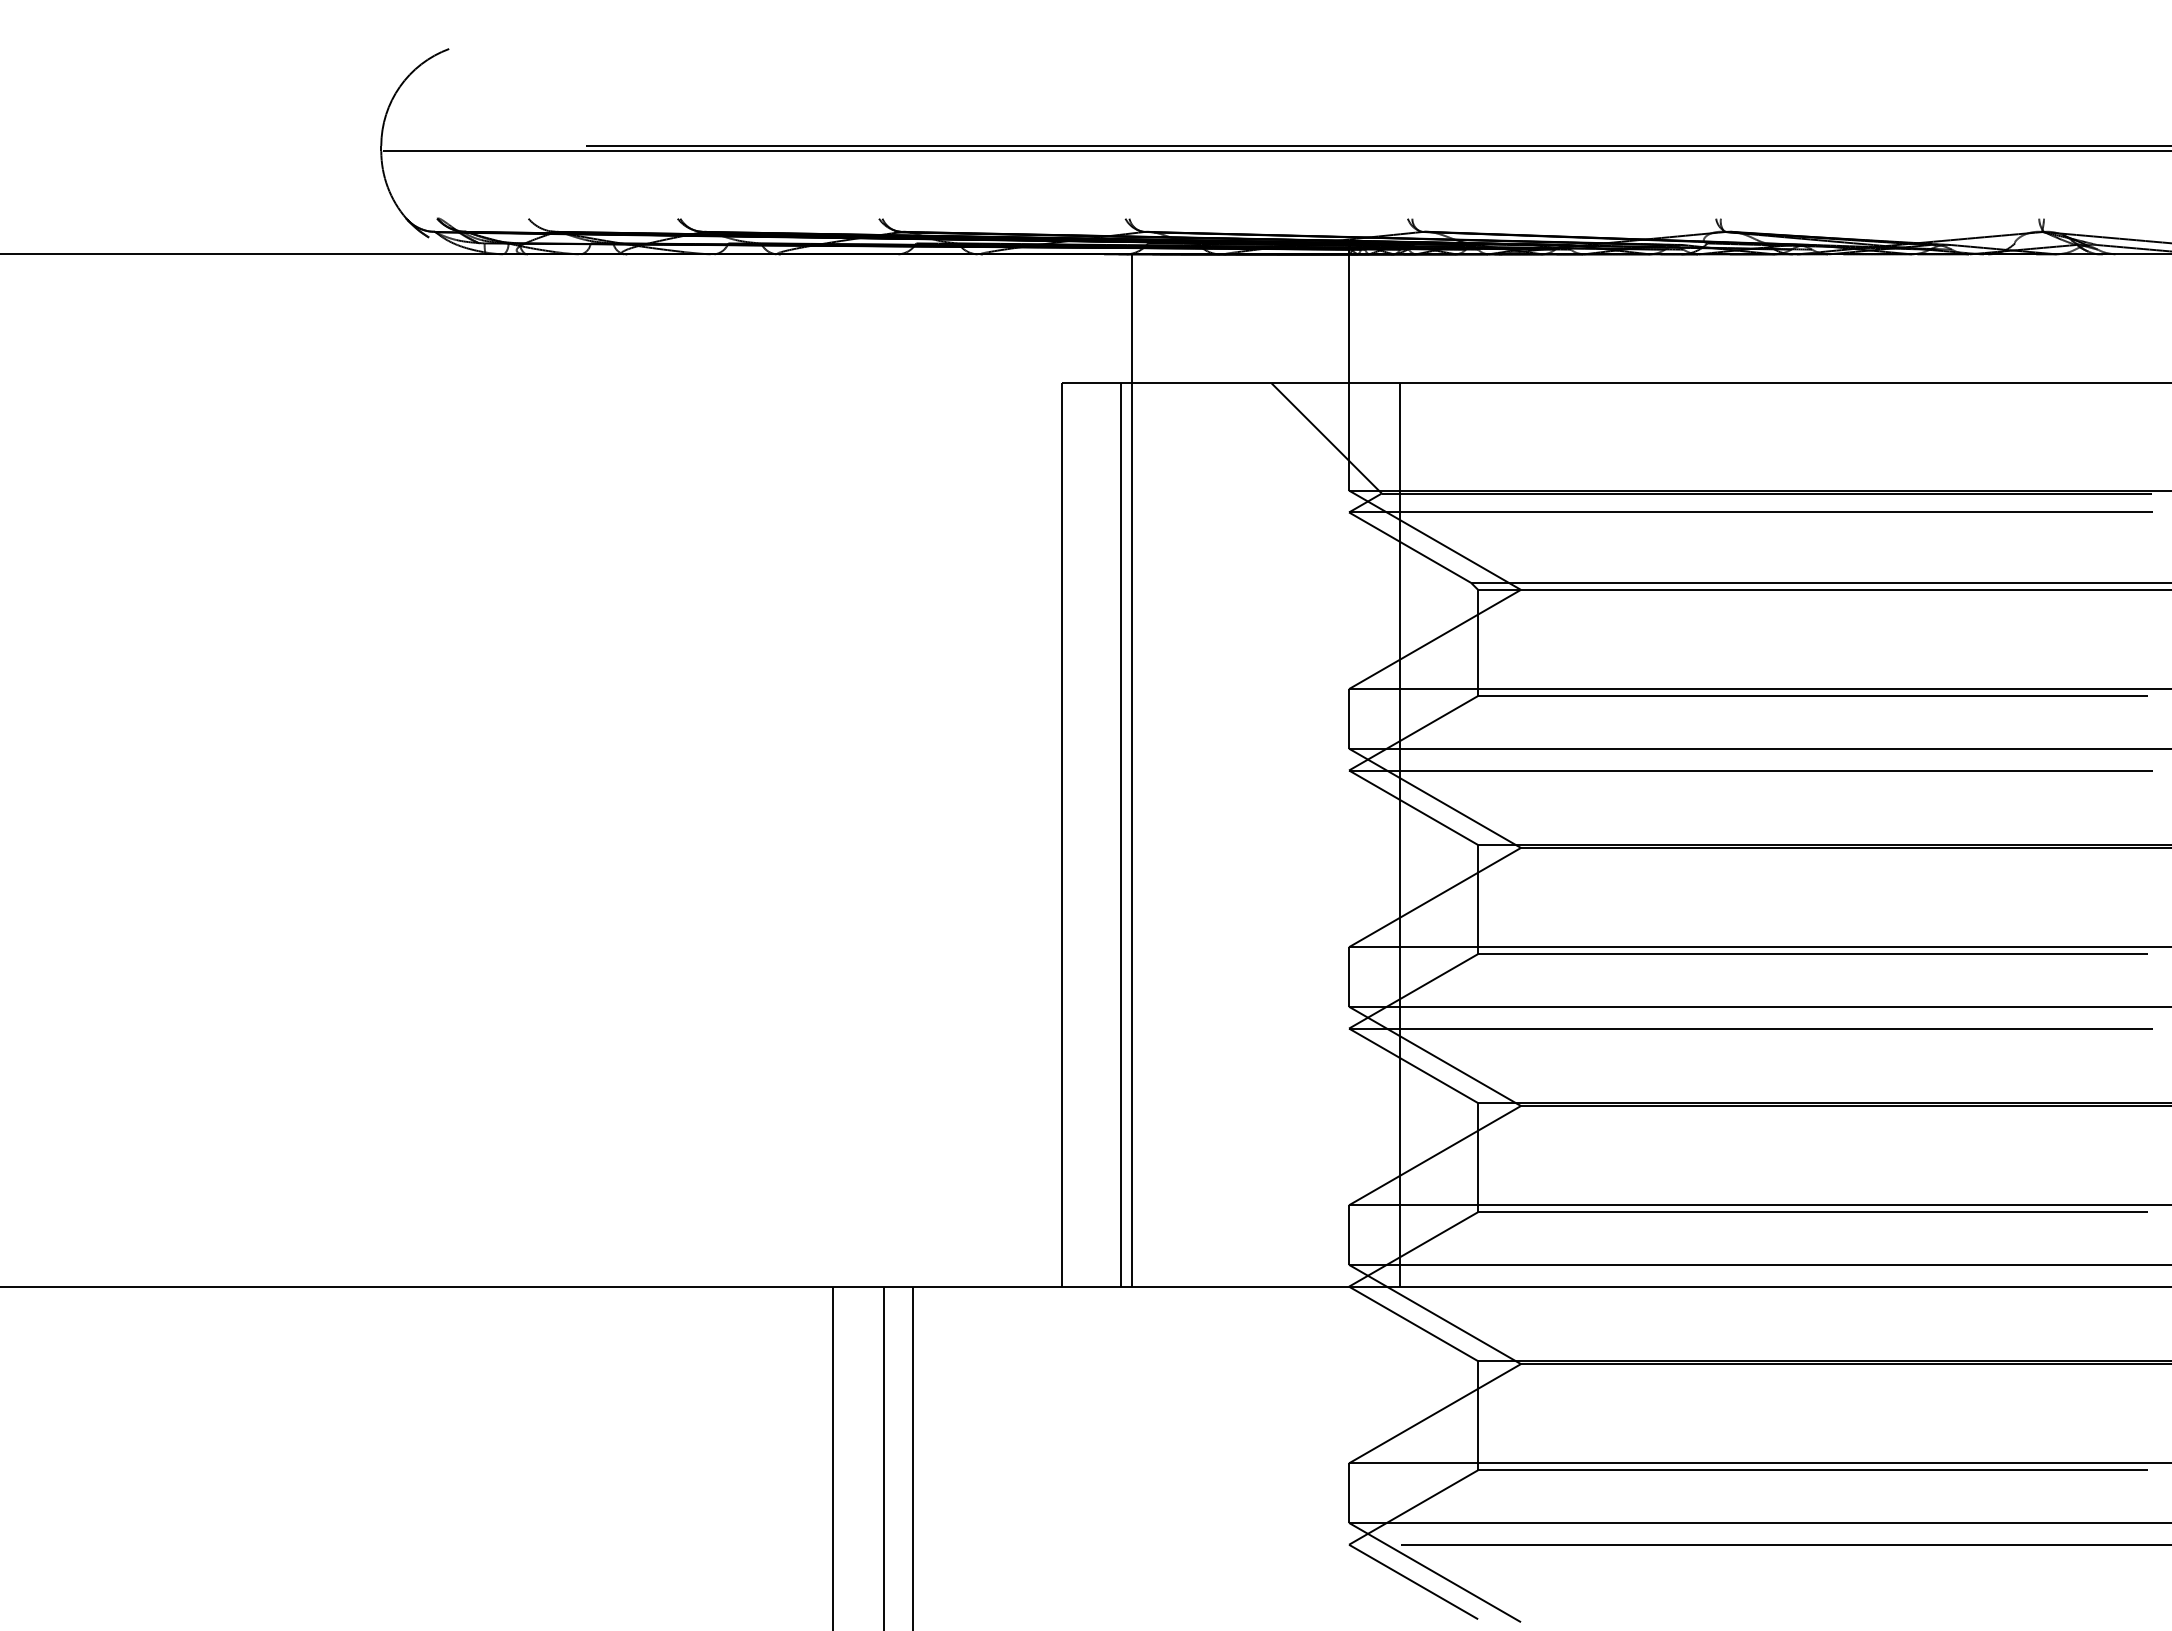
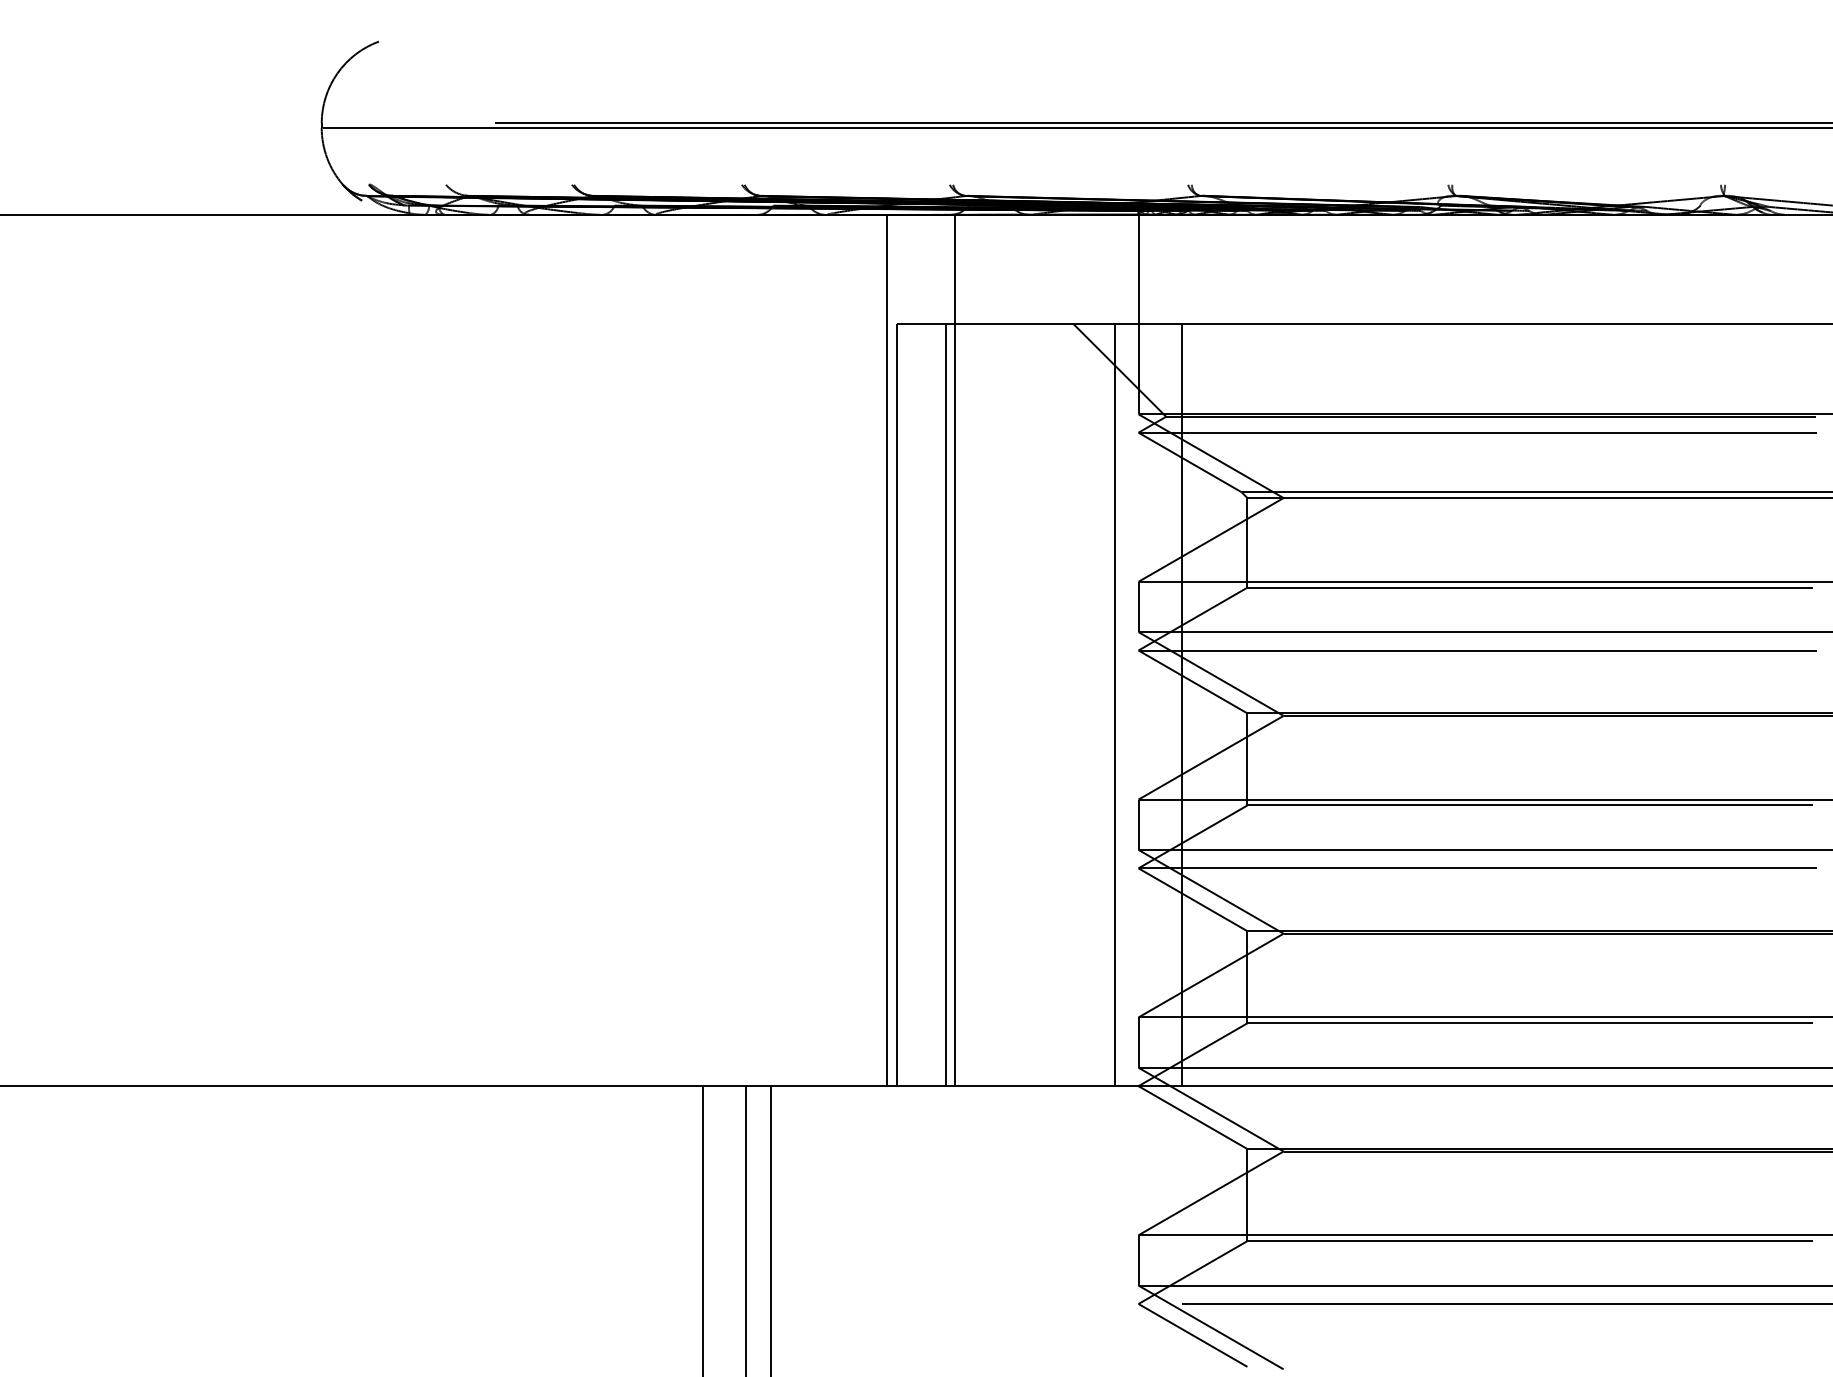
line: (1050, 770) -> (886, 650), added
line: (1320, 834) -> (1114, 704), added

